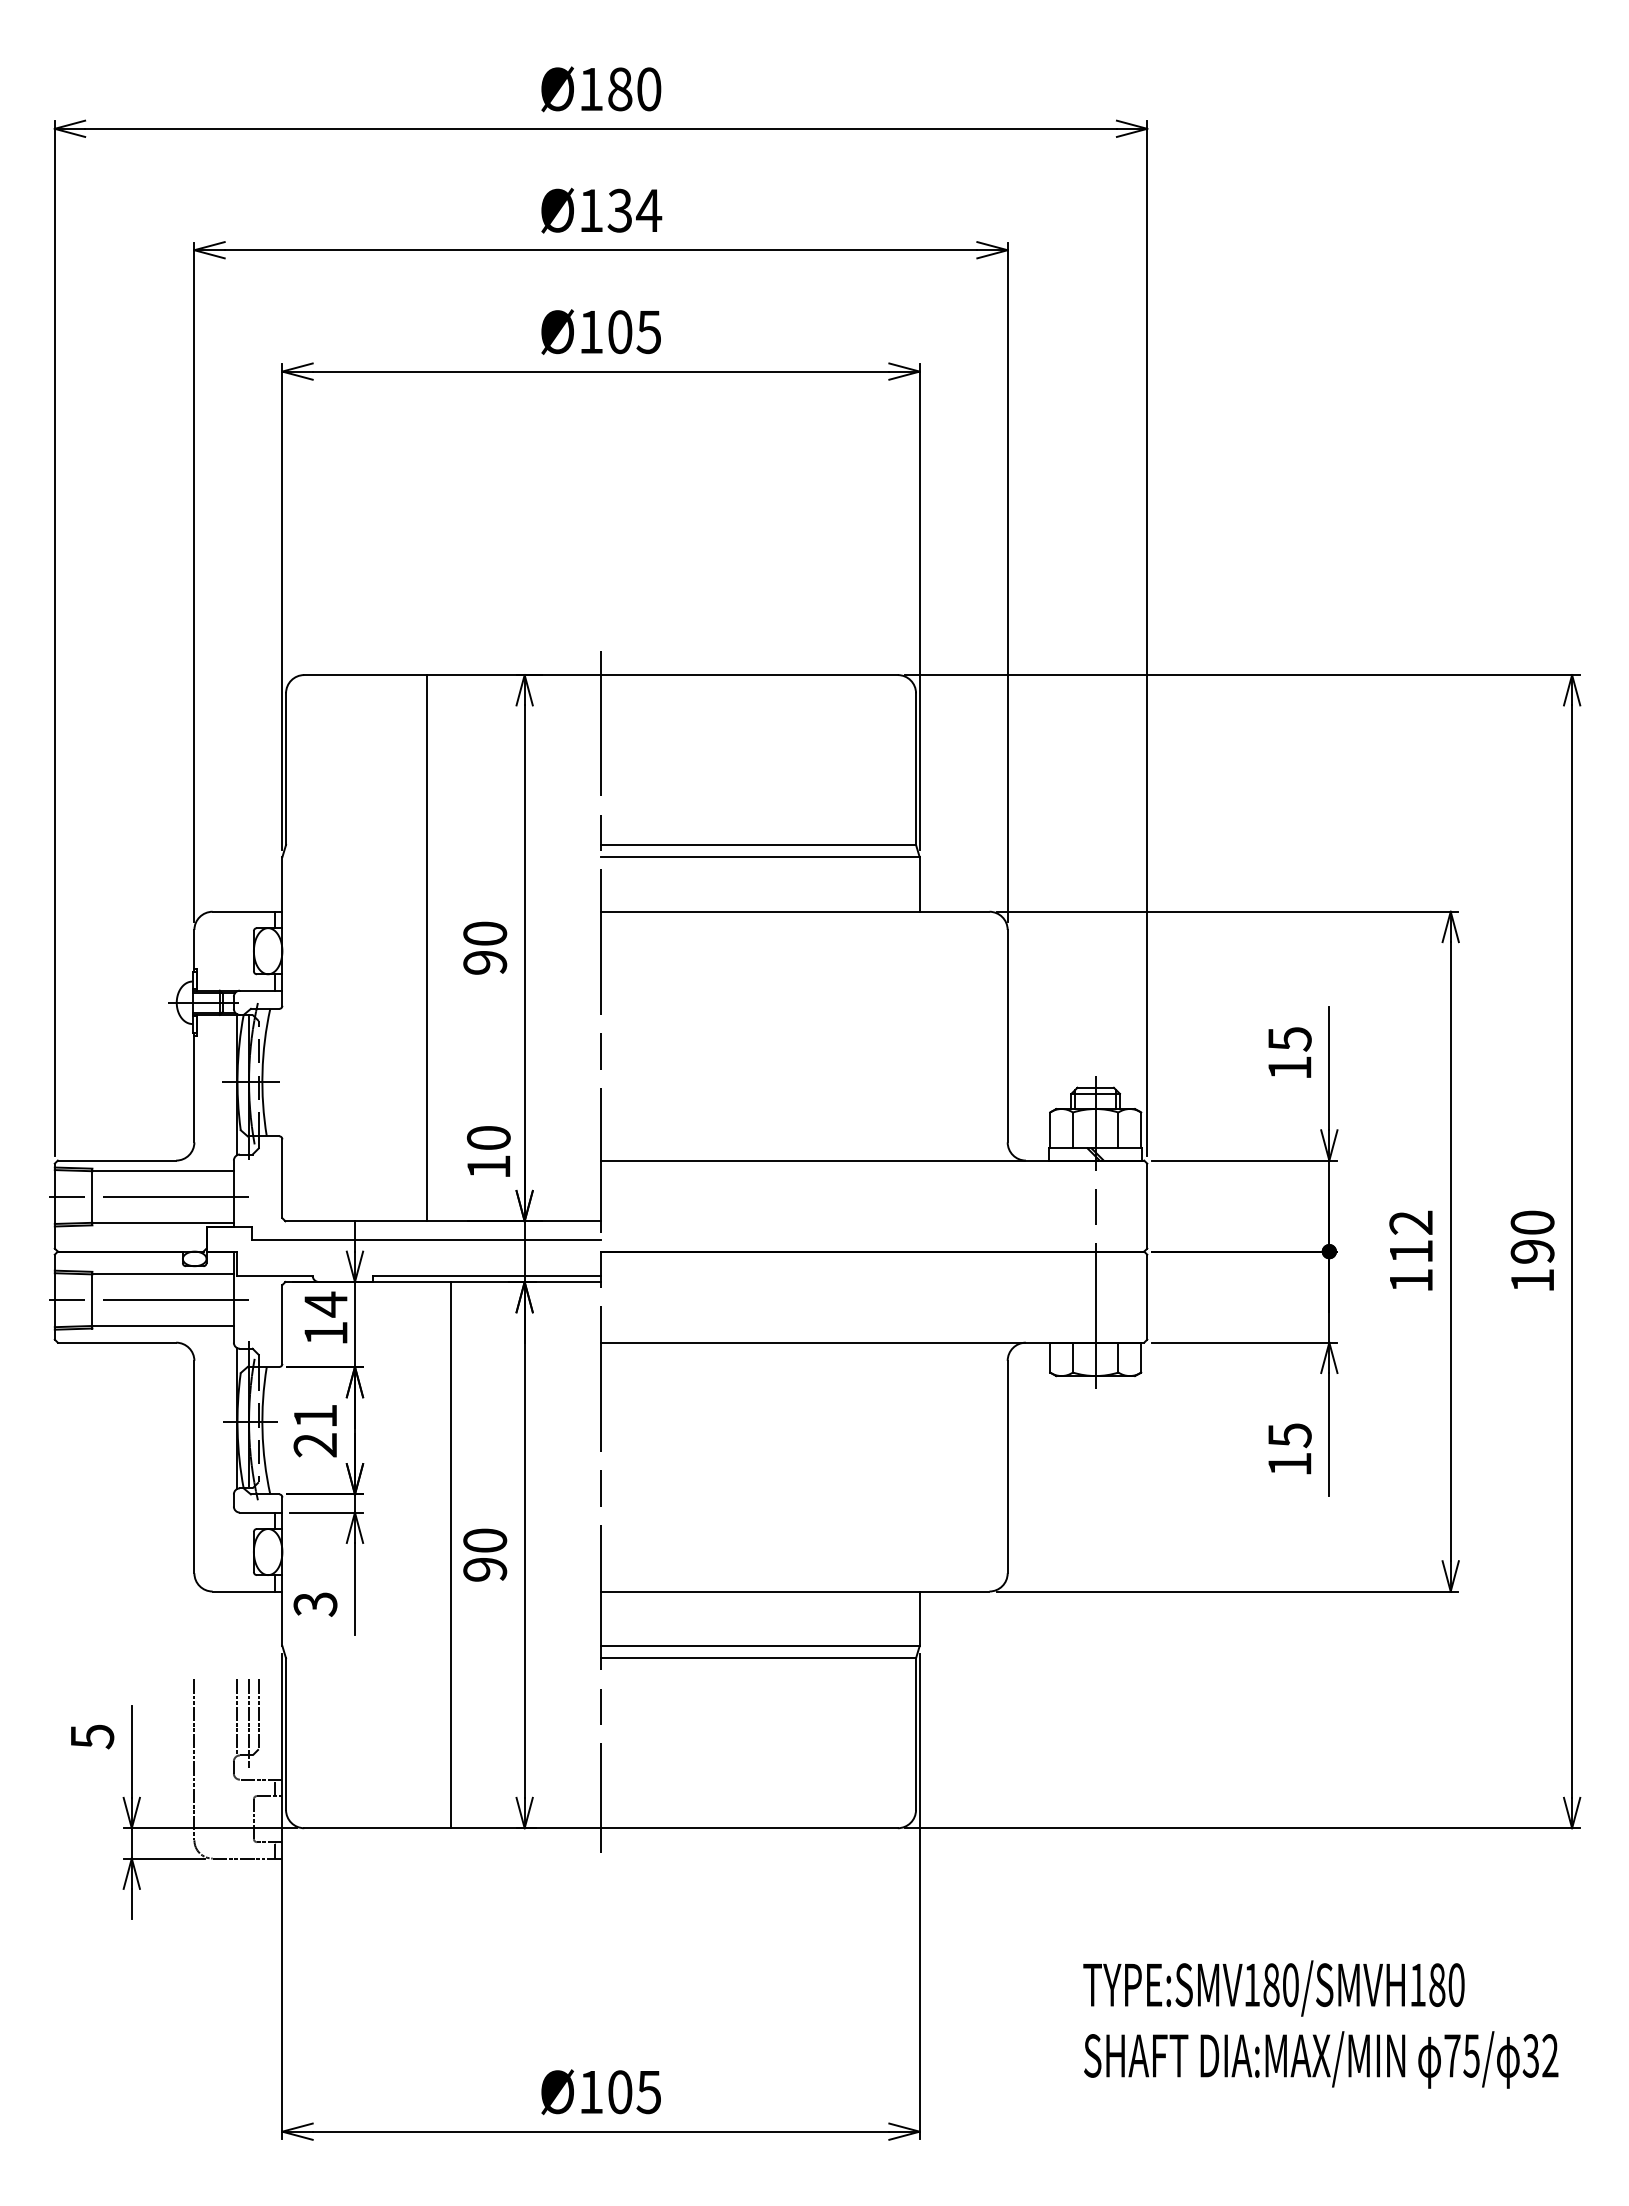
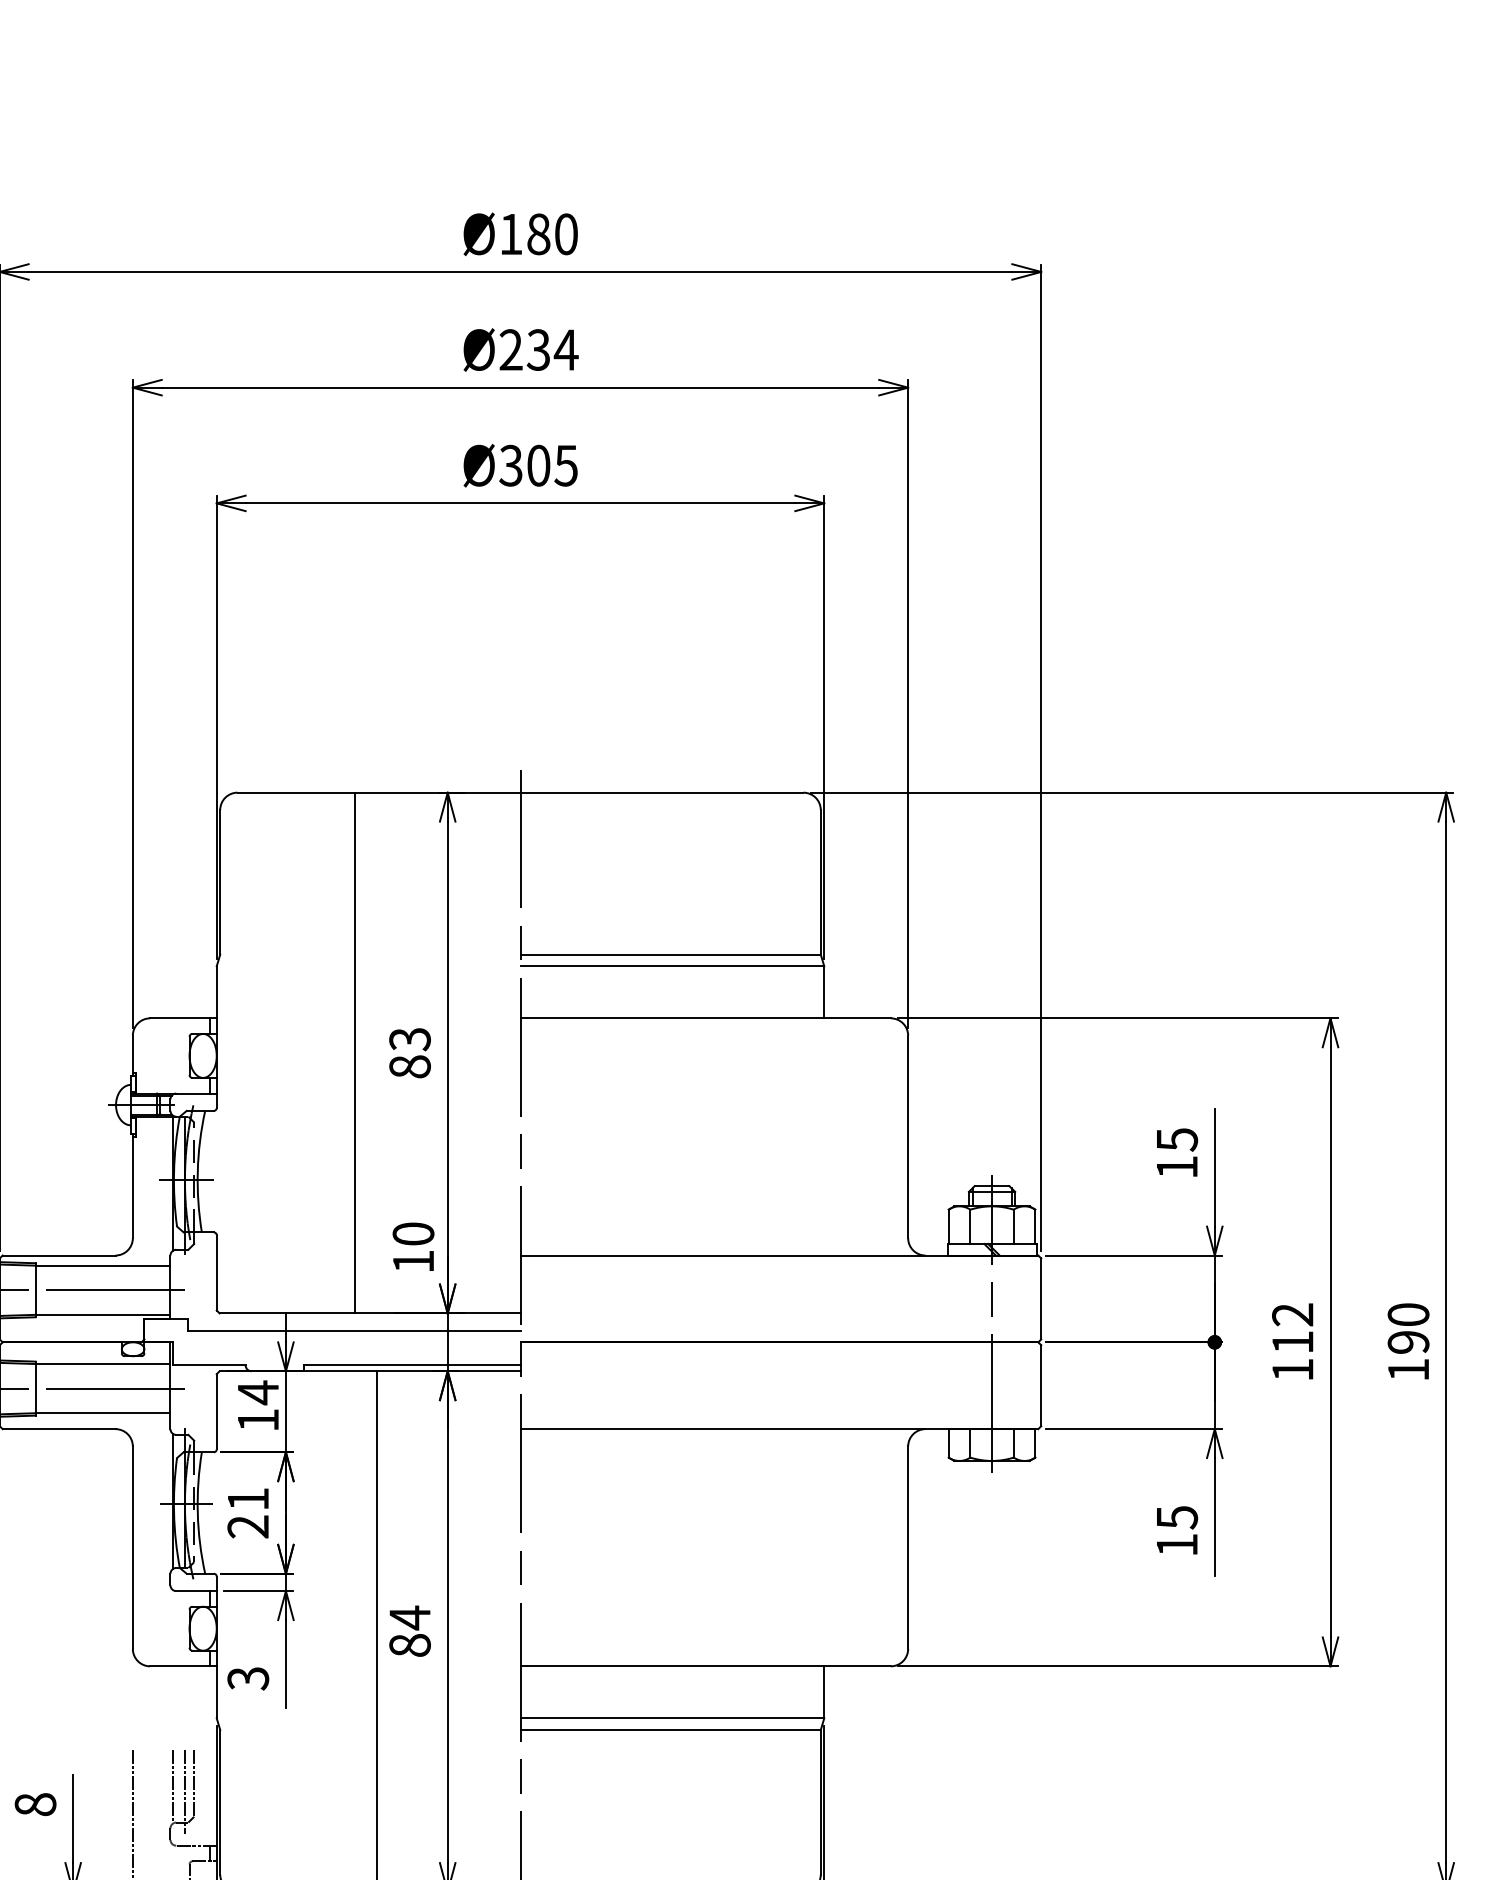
text: (591, 209) -> (511, 348), Ø134 -> Ø234
text: (590, 332) -> (510, 466), Ø105 -> Ø305
text: (485, 947) -> (410, 1052), 90 -> 83
text: (485, 1554) -> (410, 1631), 90 -> 84
text: (92, 1736) -> (35, 1804), 5 -> 8

